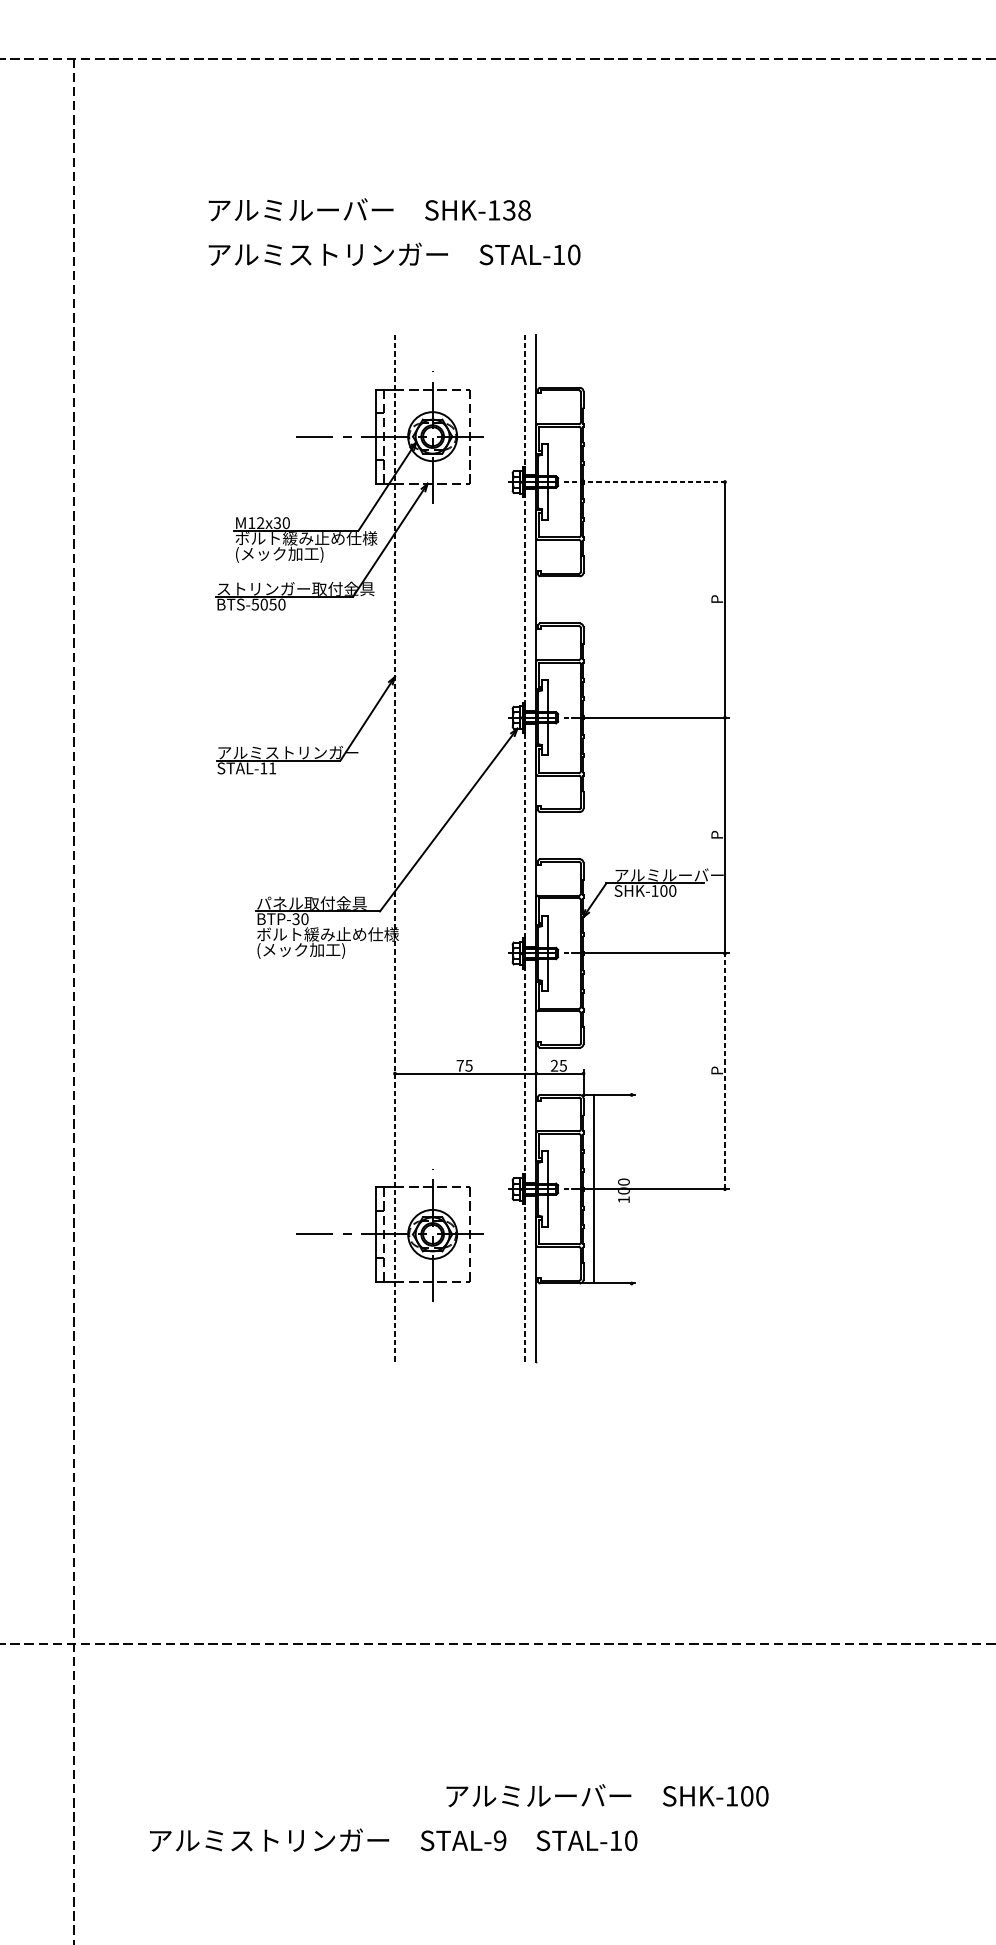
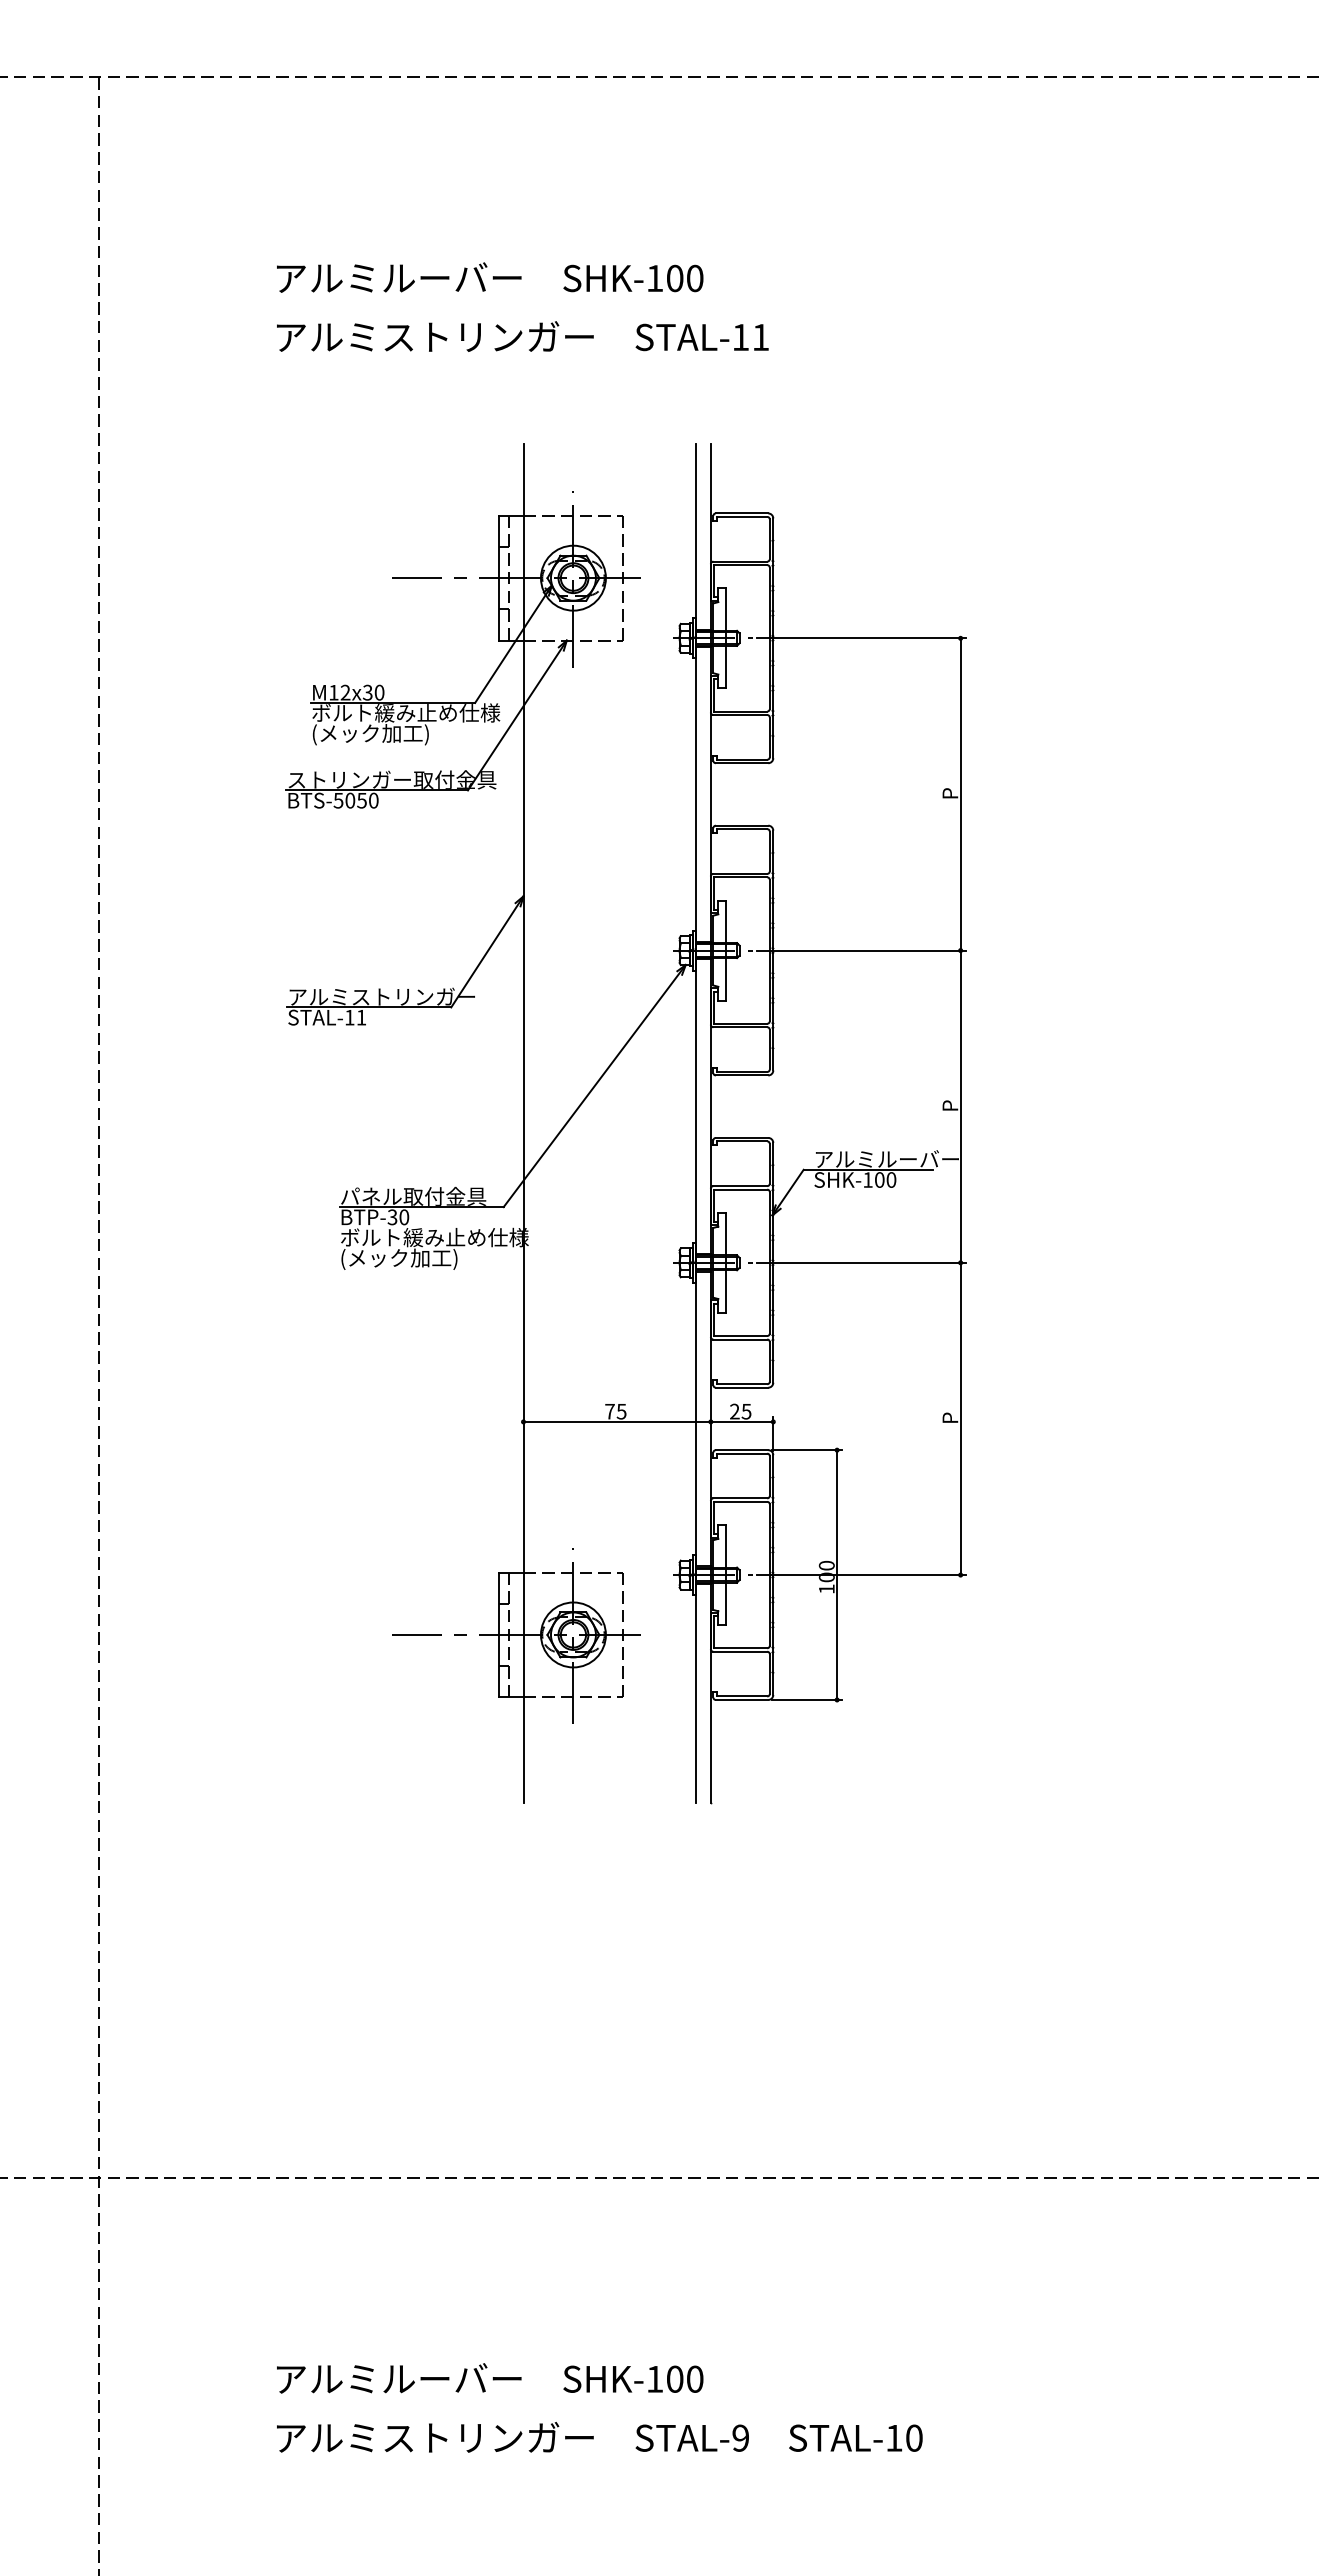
text: (516, 210) -> (684, 278), SHK-138 -> SHK-100
text: (573, 254) -> (760, 337), STAL-10 -> STAL-11
line: (650, 482) -> (862, 638), dashed -> solid
line: (394, 848) -> (523, 1123), dashed -> solid
line: (524, 848) -> (695, 1123), dashed -> solid
line: (724, 1071) -> (960, 1418), dashed -> solid
line: (594, 1188) -> (837, 1574), moved
text: (607, 1795) -> (490, 2378), moved
text: (393, 1840) -> (599, 2437), moved

